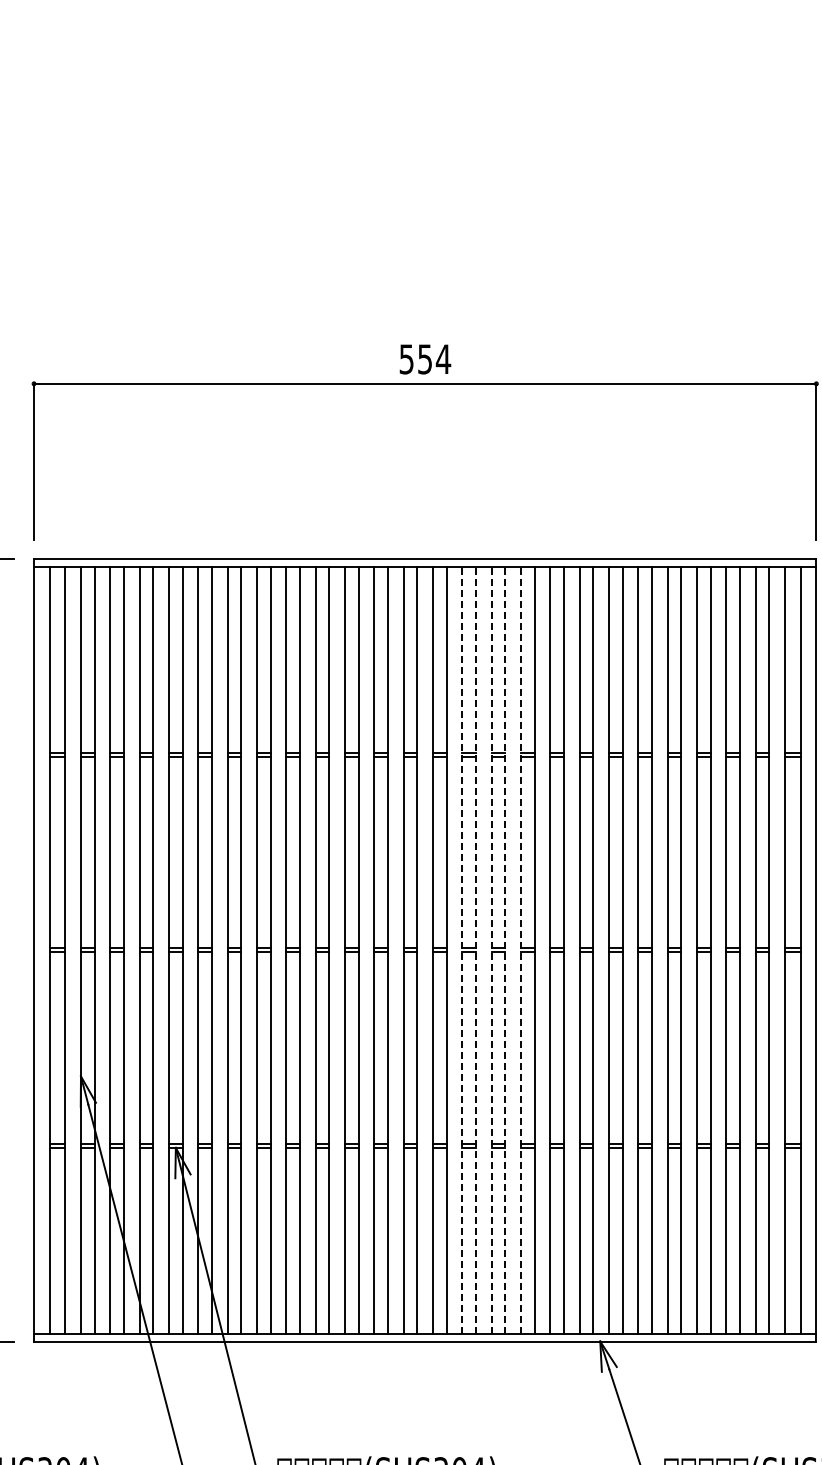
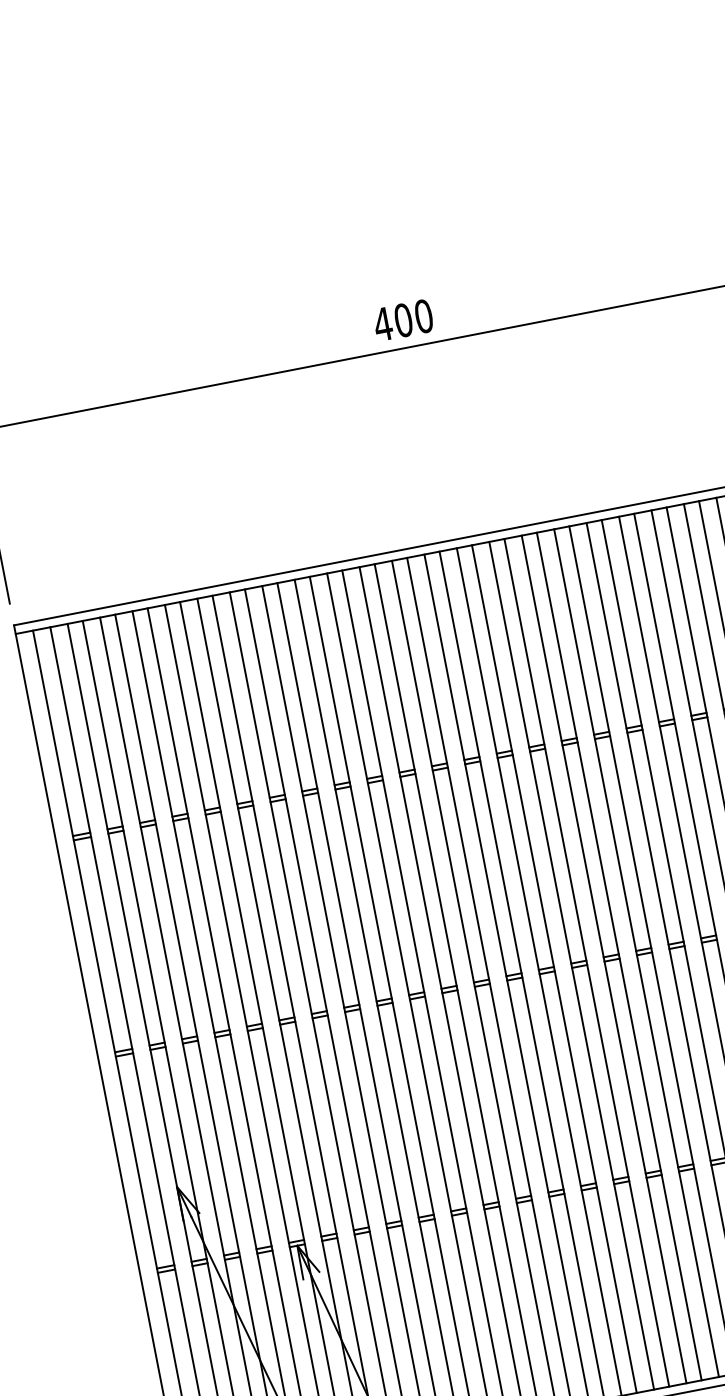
text: (425, 359) -> (403, 320), 554 -> 400
line: (462, 949) -> (571, 964), dashed -> solid
line: (476, 949) -> (587, 961), dashed -> solid
line: (491, 949) -> (603, 958), dashed -> solid
line: (505, 949) -> (619, 955), dashed -> solid
line: (521, 949) -> (636, 952), dashed -> solid

